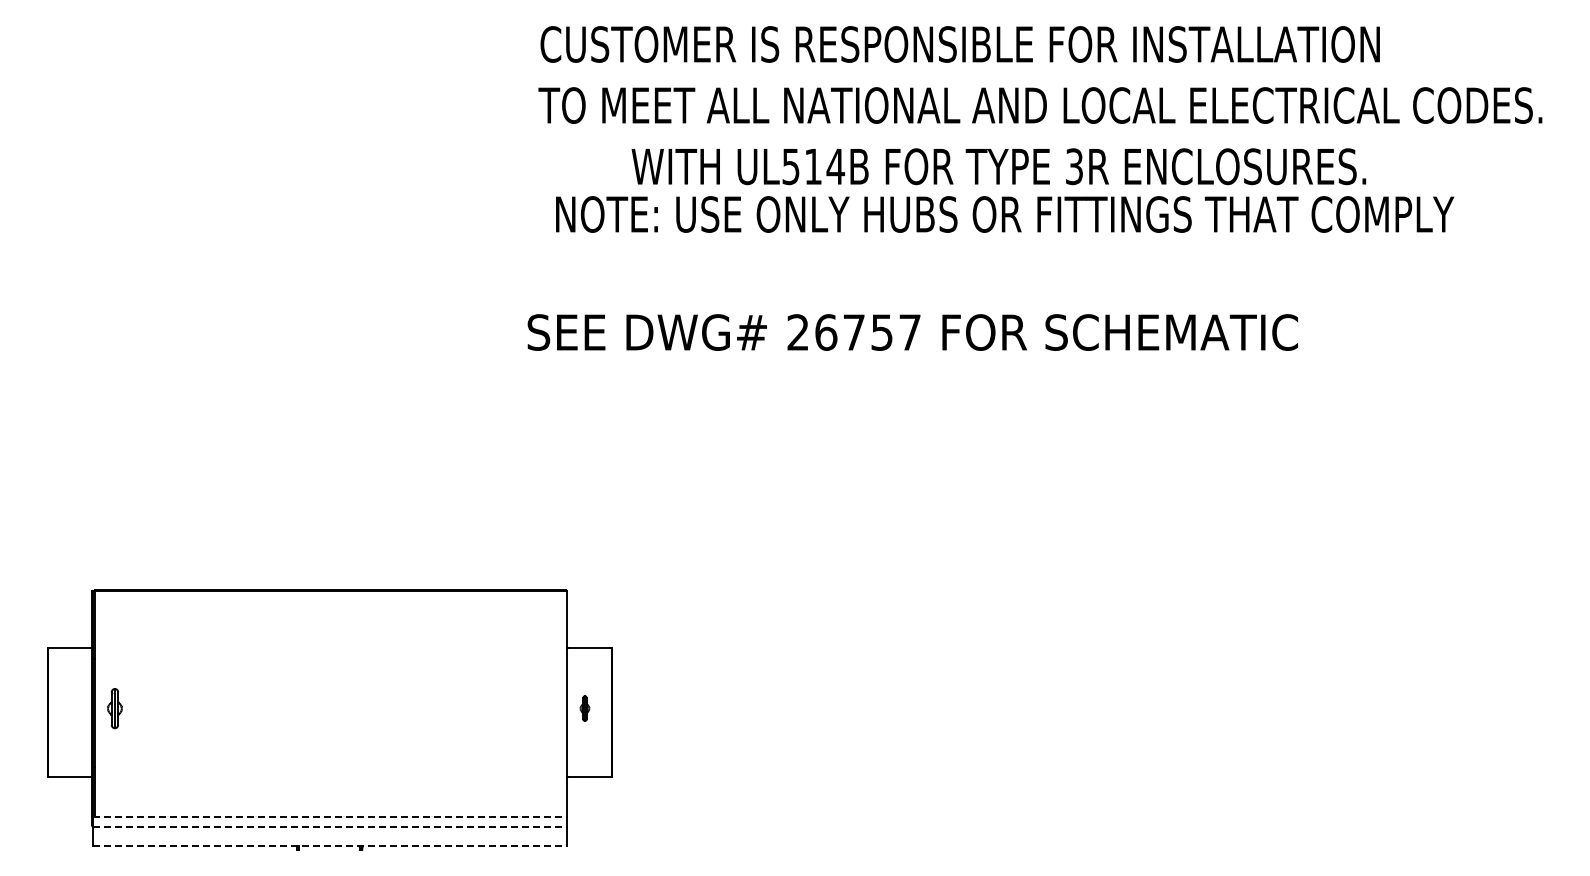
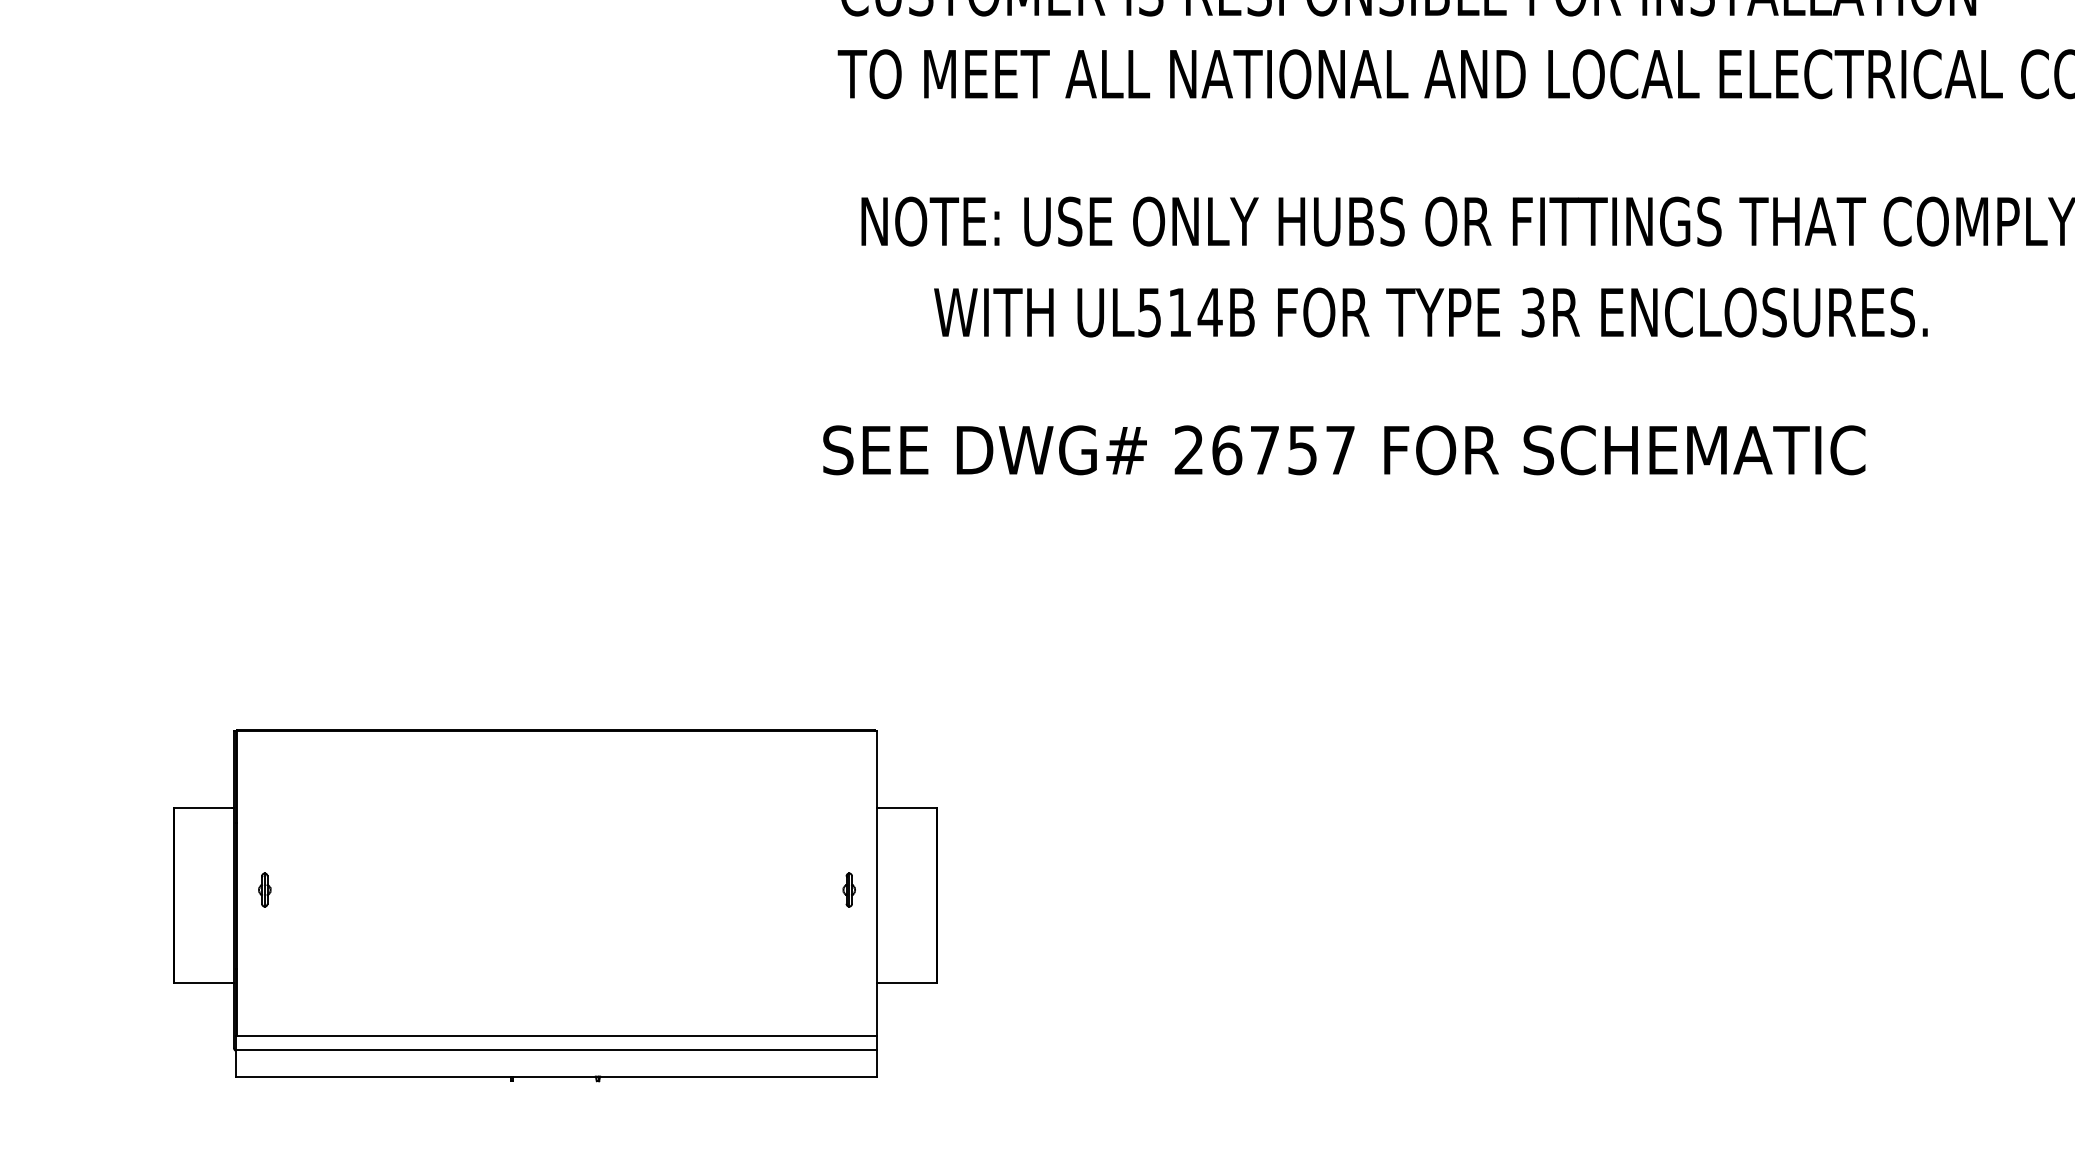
text: (998, 166) -> (1430, 312), moved
text: (912, 332) -> (1343, 450), moved
part: (114, 708) -> (264, 889), size x0.62
part: (584, 708) -> (848, 889), moved
line: (330, 816) -> (556, 1036), dashed -> solid
line: (330, 826) -> (556, 1049), dashed -> solid
line: (330, 846) -> (556, 1076), dashed -> solid

